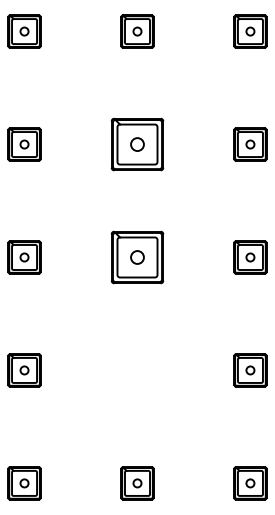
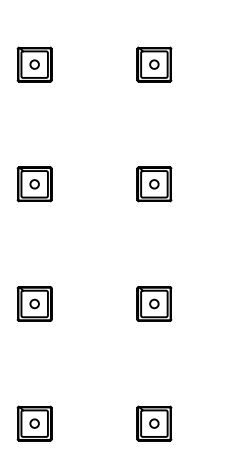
part: (137, 144) -> (154, 184), size x0.62
part: (137, 257) -> (154, 303), size x0.62
part: (137, 370) -> (154, 423), added

